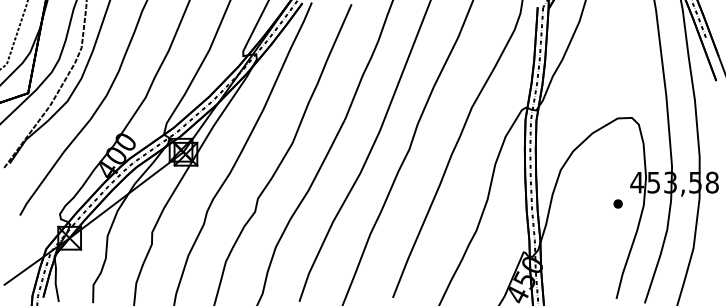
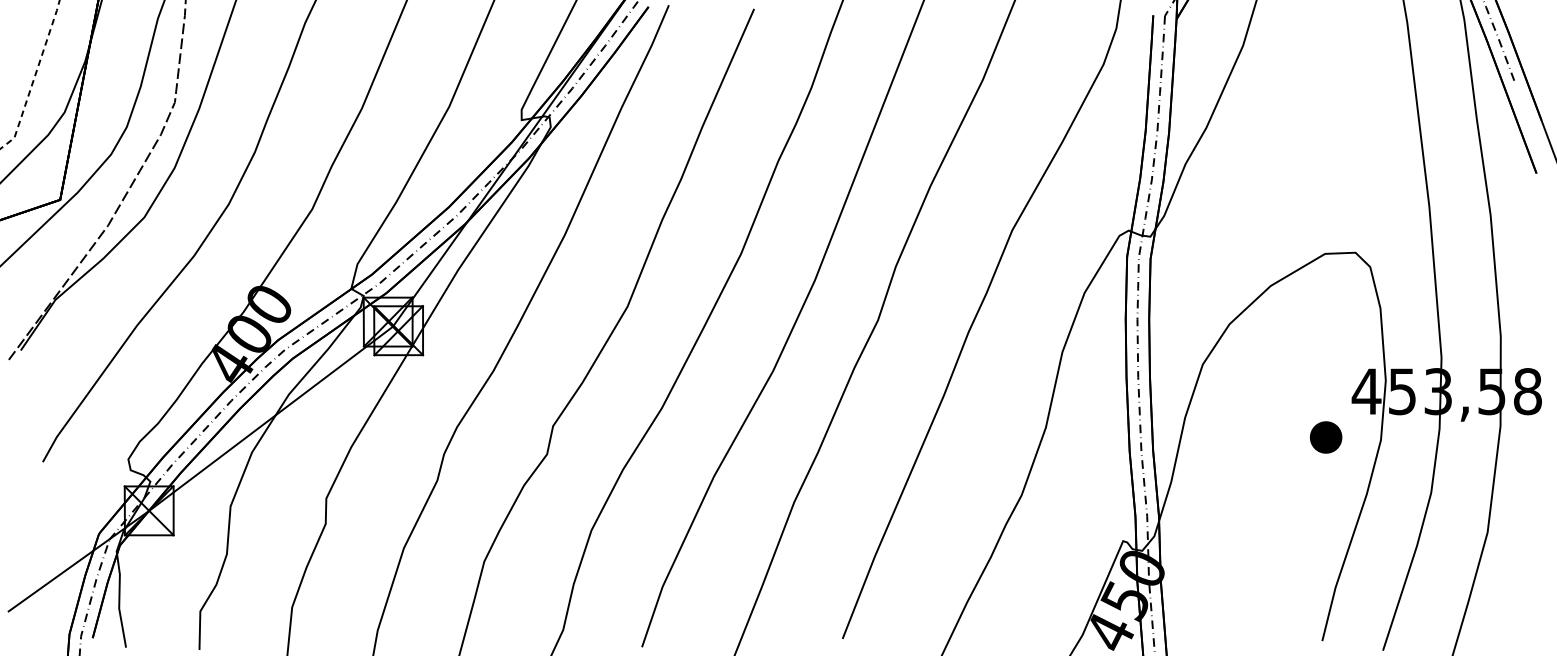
part: (617, 203) -> (1324, 436), size x1.6

